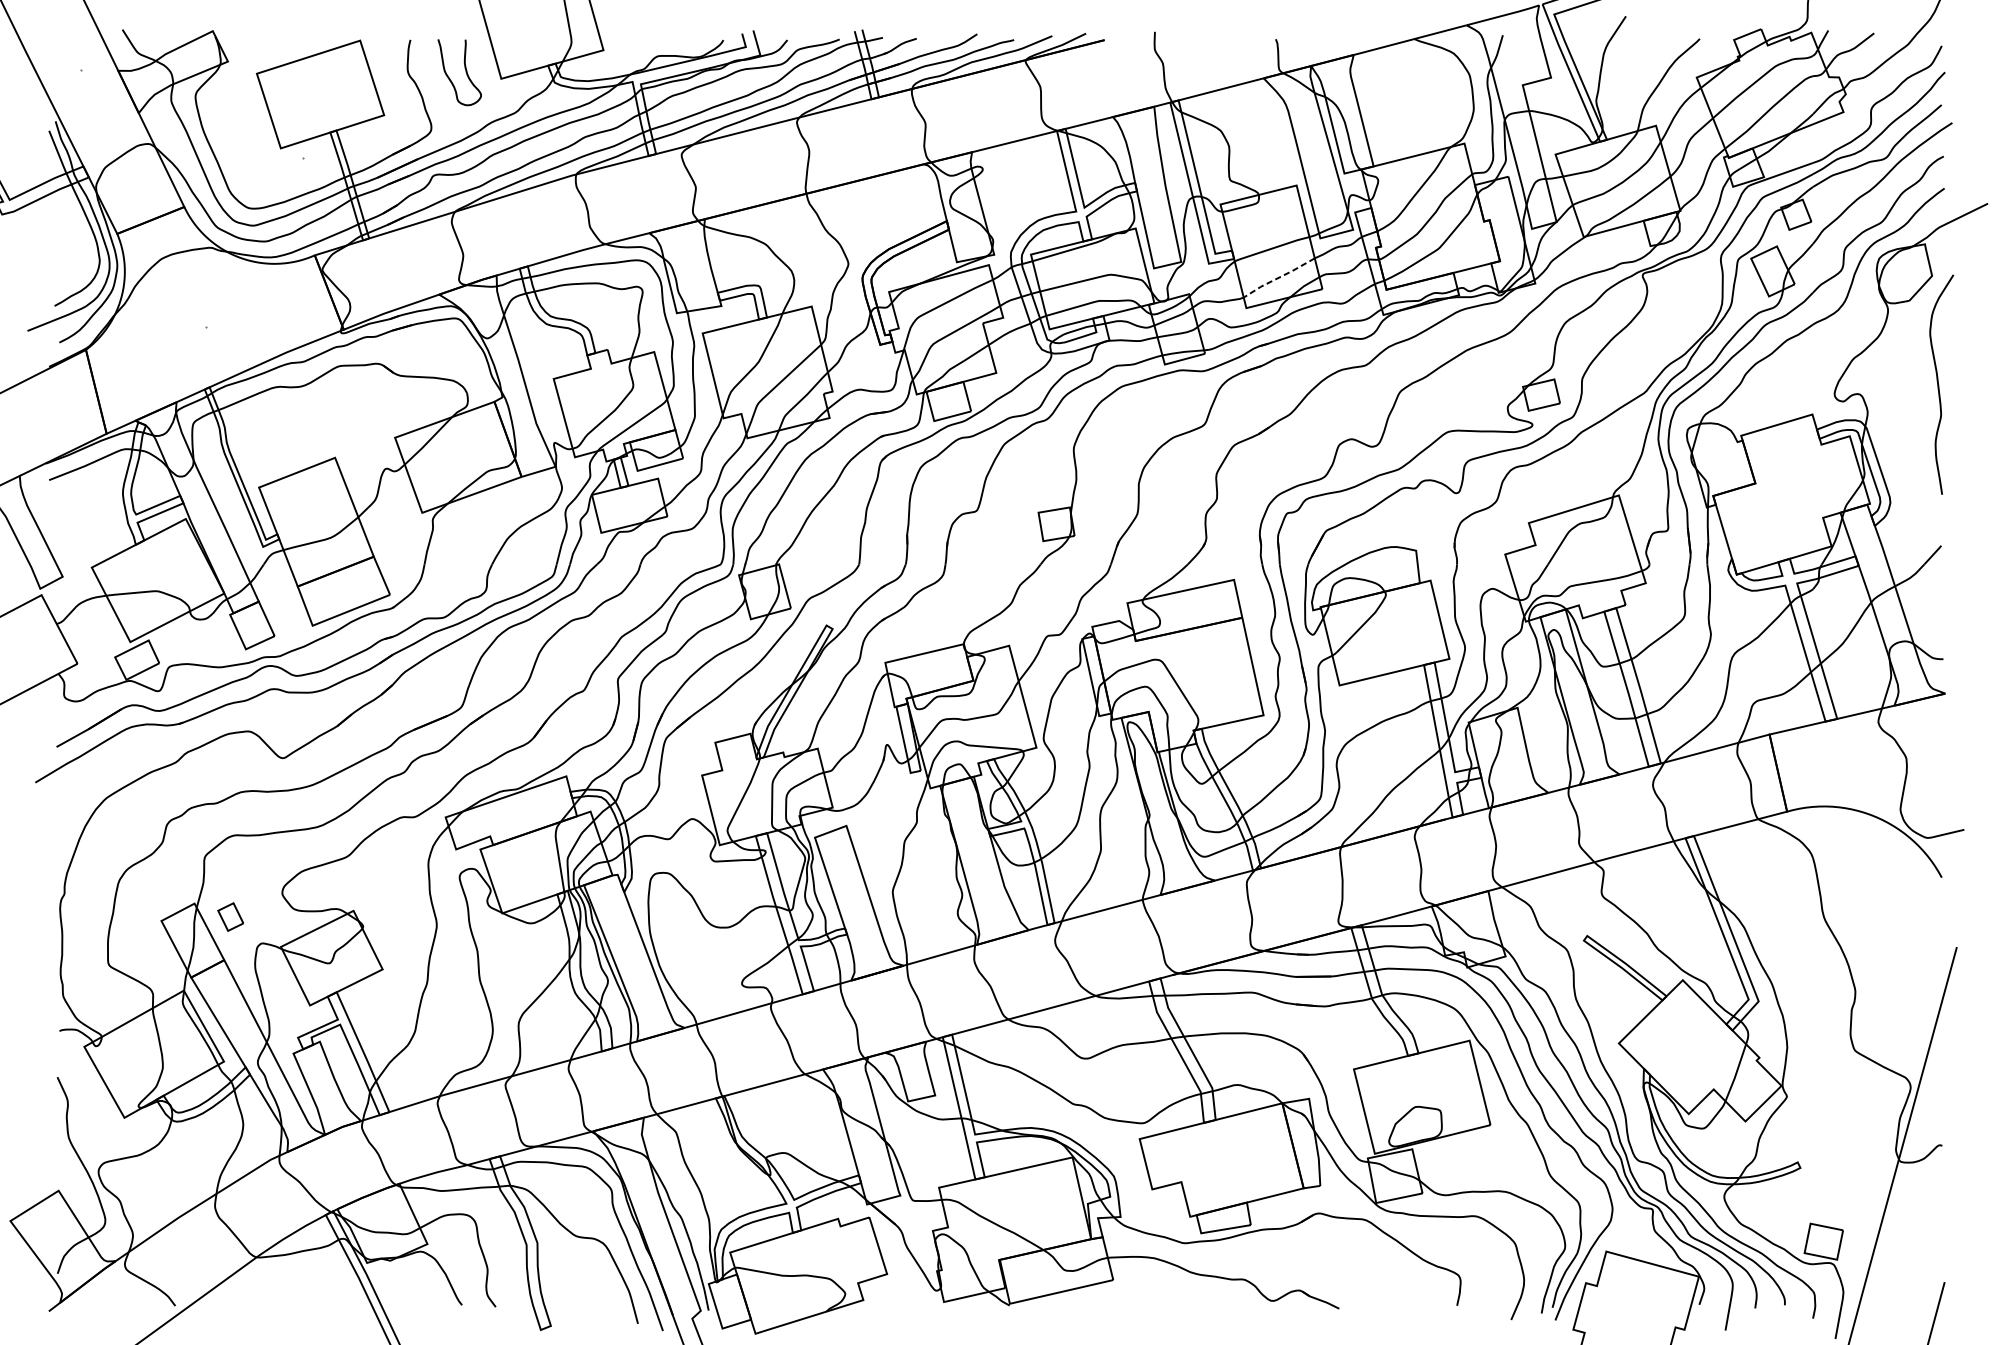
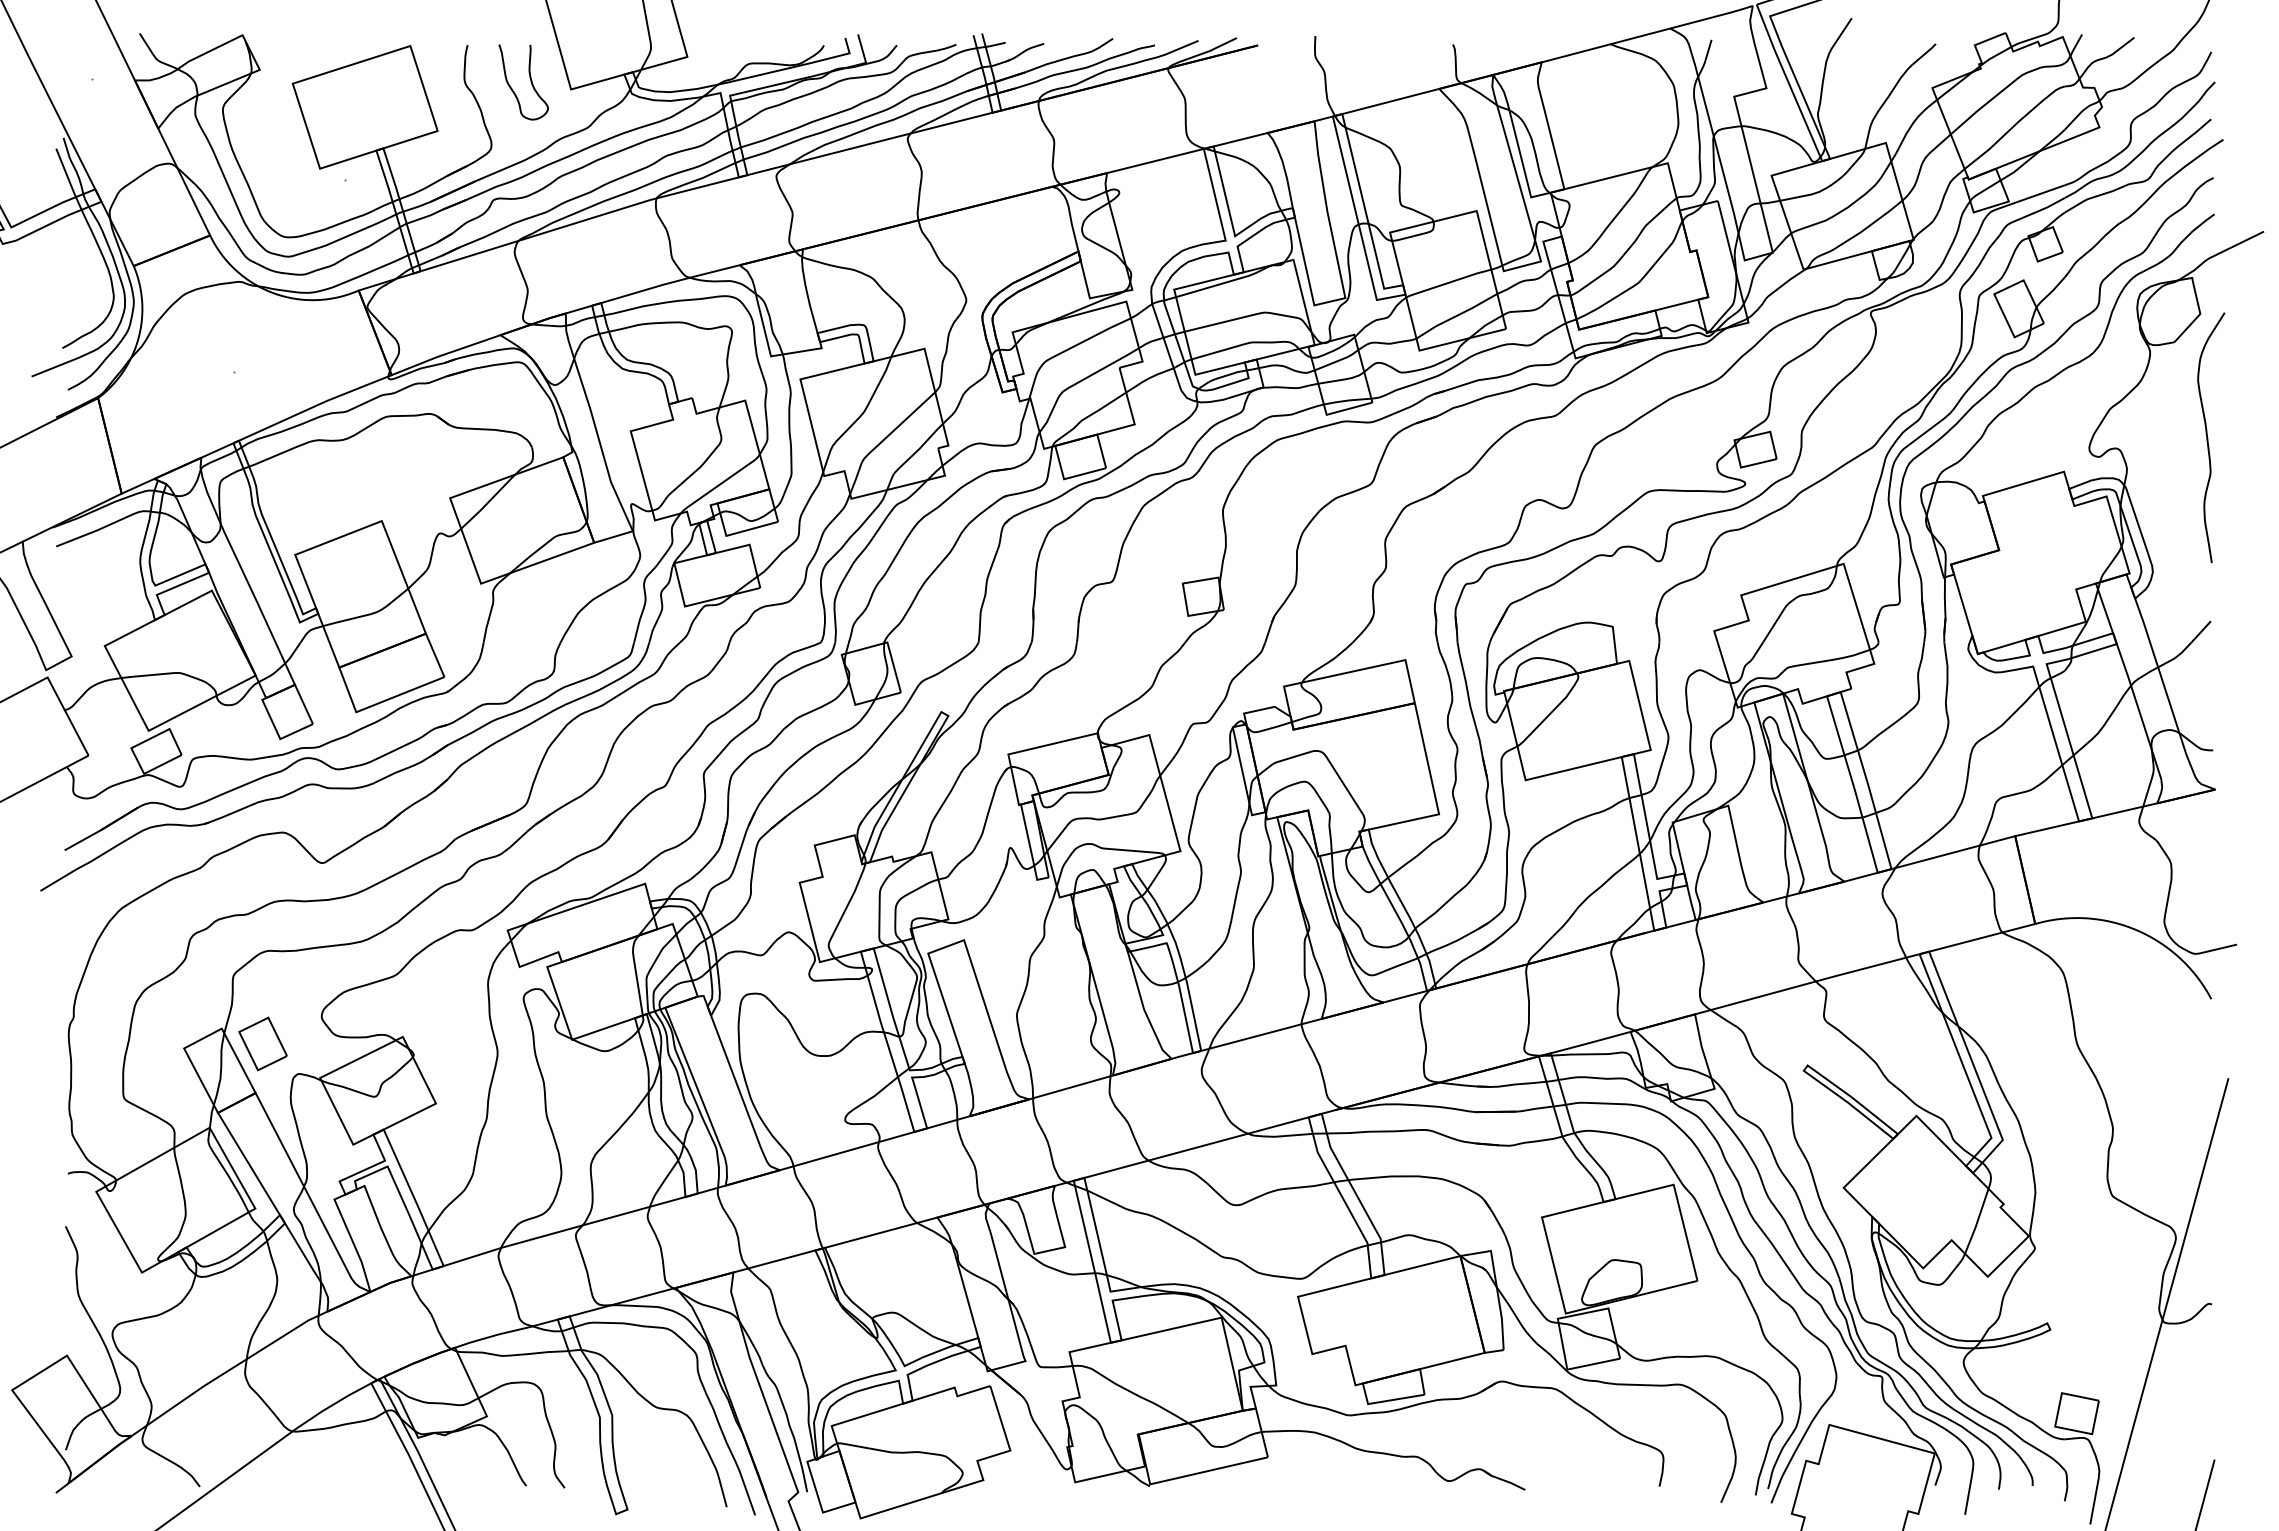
line: (1278, 278) -> (1456, 316), dashed -> solid
part: (230, 916) -> (262, 1043), size x1.67

